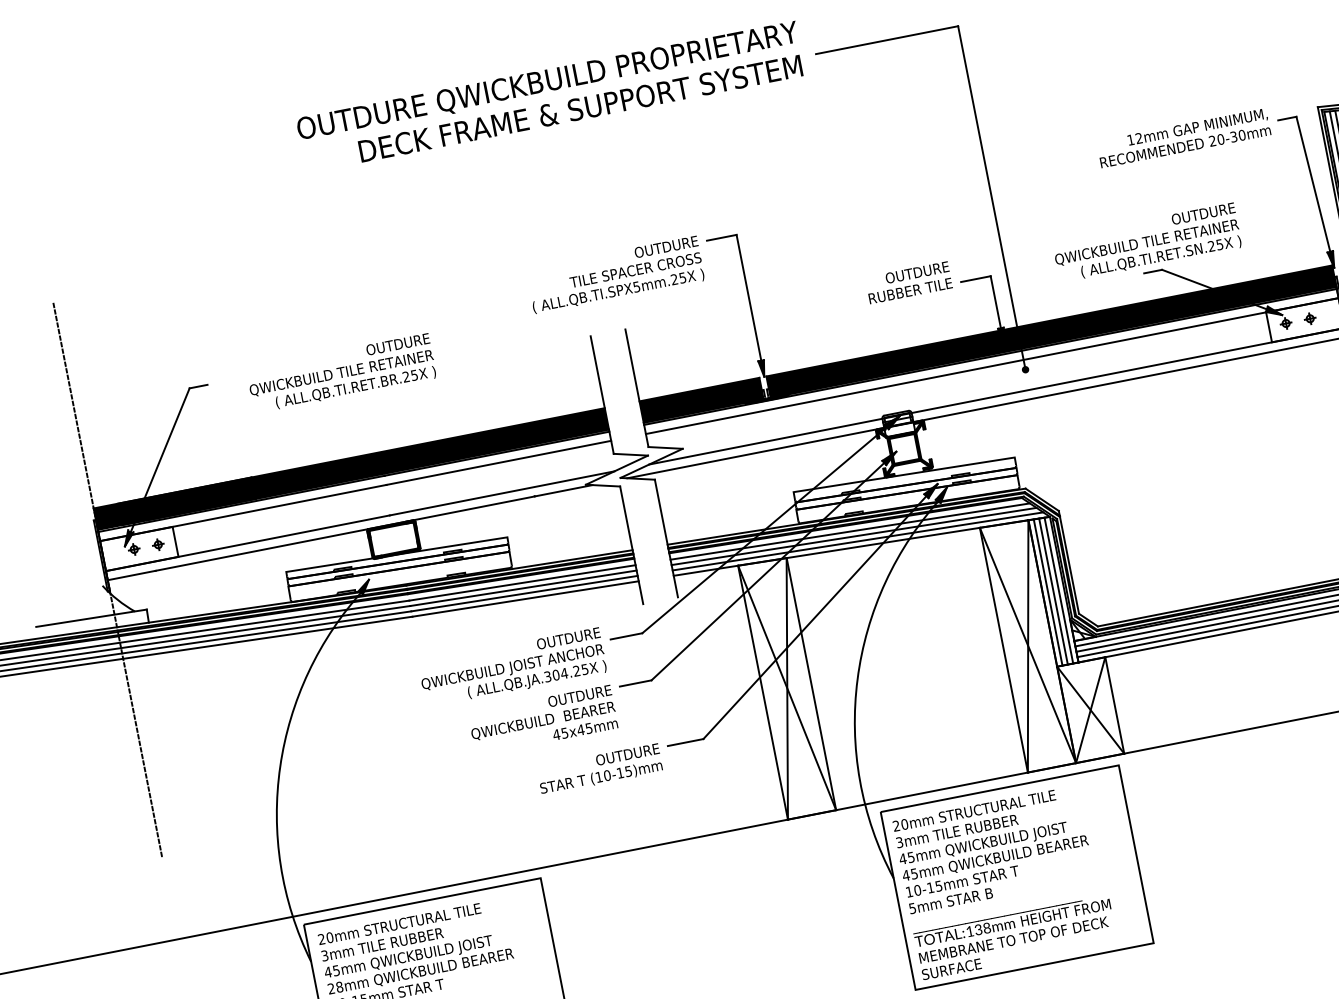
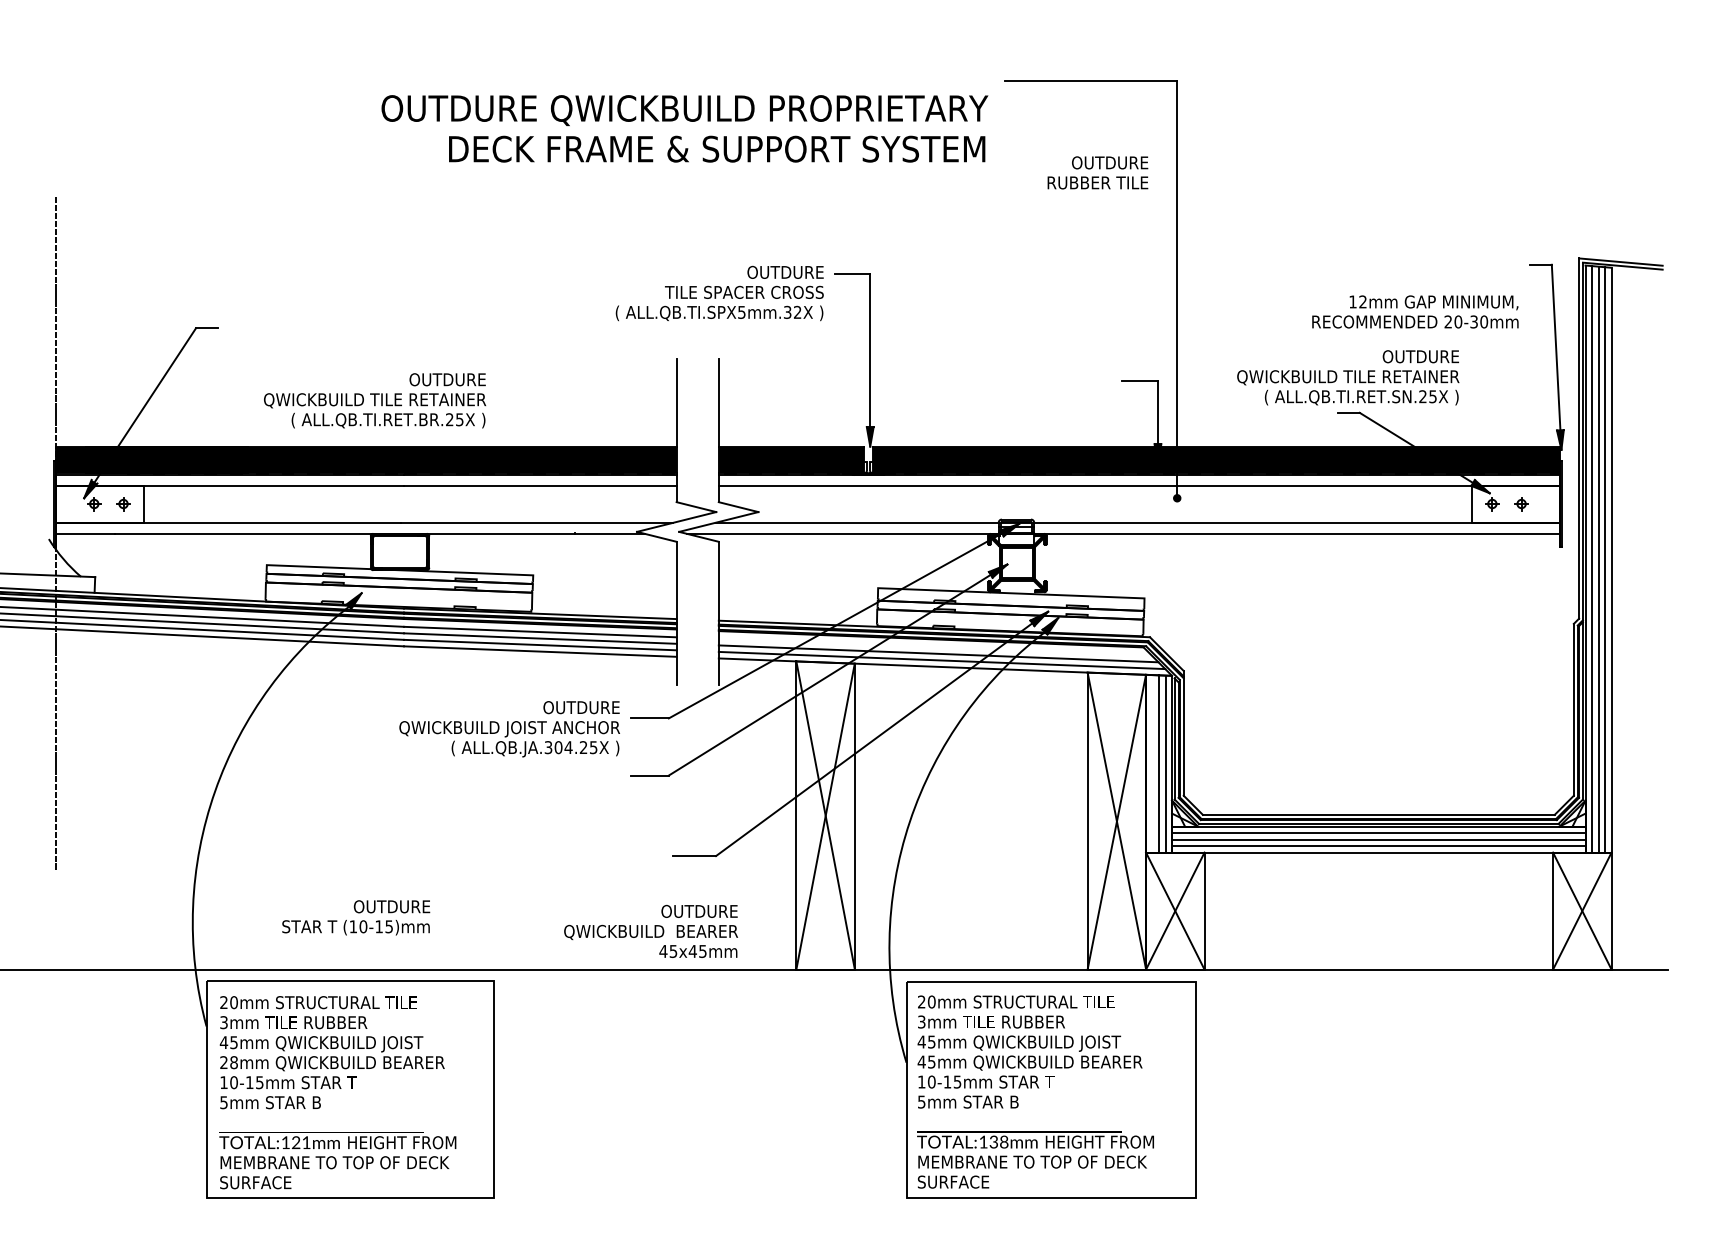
text: (550, 96) -> (684, 128), moved
text: (1183, 137) -> (1415, 311), moved
text: (678, 278) -> (792, 311), ALL.QB.TI.SPX5mm.25X -> ALL.QB.TI.SPX5mm.32X
text: (908, 282) -> (1097, 172), moved
text: (341, 373) -> (375, 400), moved
line: (849, 531) -> (934, 646), removed
line: (1048, 592) -> (1152, 763), removed
text: (542, 719) -> (650, 930), moved
text: (600, 769) -> (356, 917), moved

